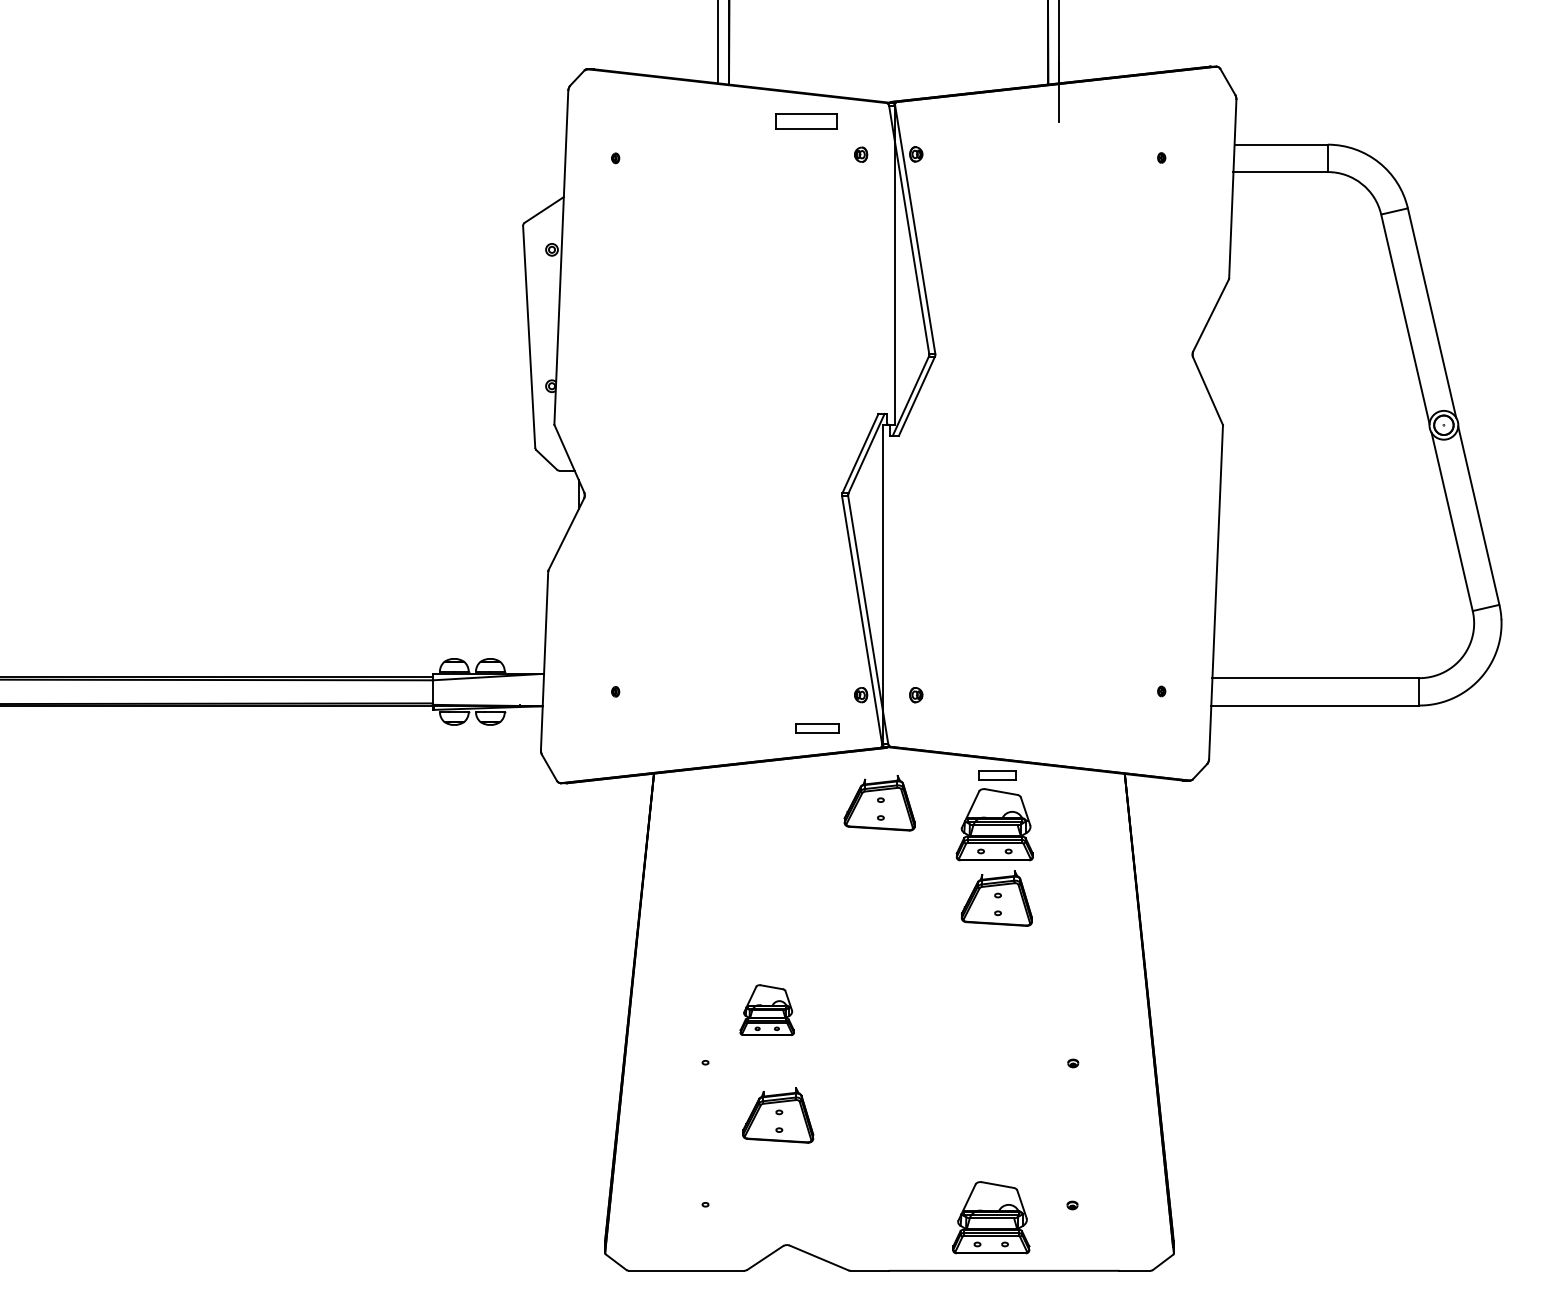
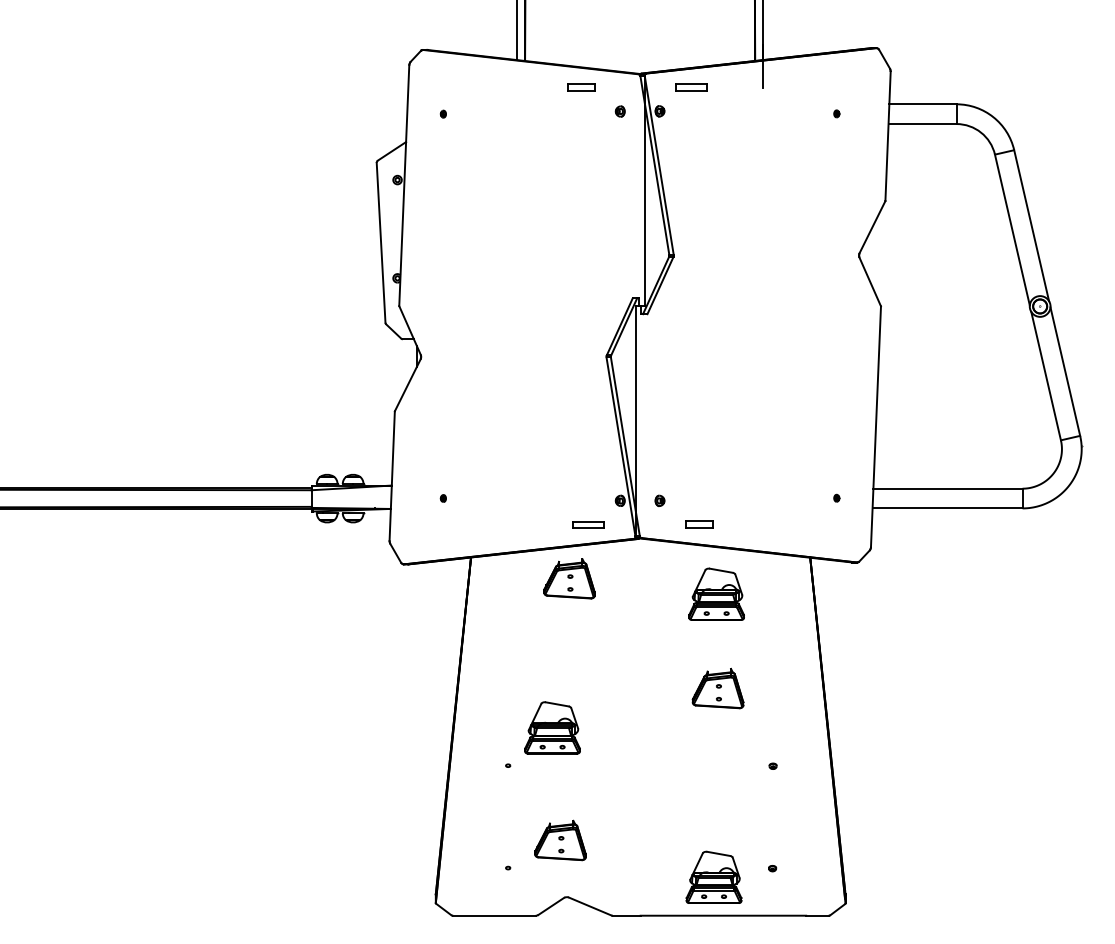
part: (806, 121) -> (580, 87), size x0.62
part: (959, 121) -> (691, 87), added
part: (997, 775) -> (699, 524), moved
part: (879, 803) -> (569, 578), moved
part: (996, 898) -> (717, 688), moved
part: (767, 1009) -> (552, 727), size x1.43
part: (778, 1115) -> (560, 840), moved

